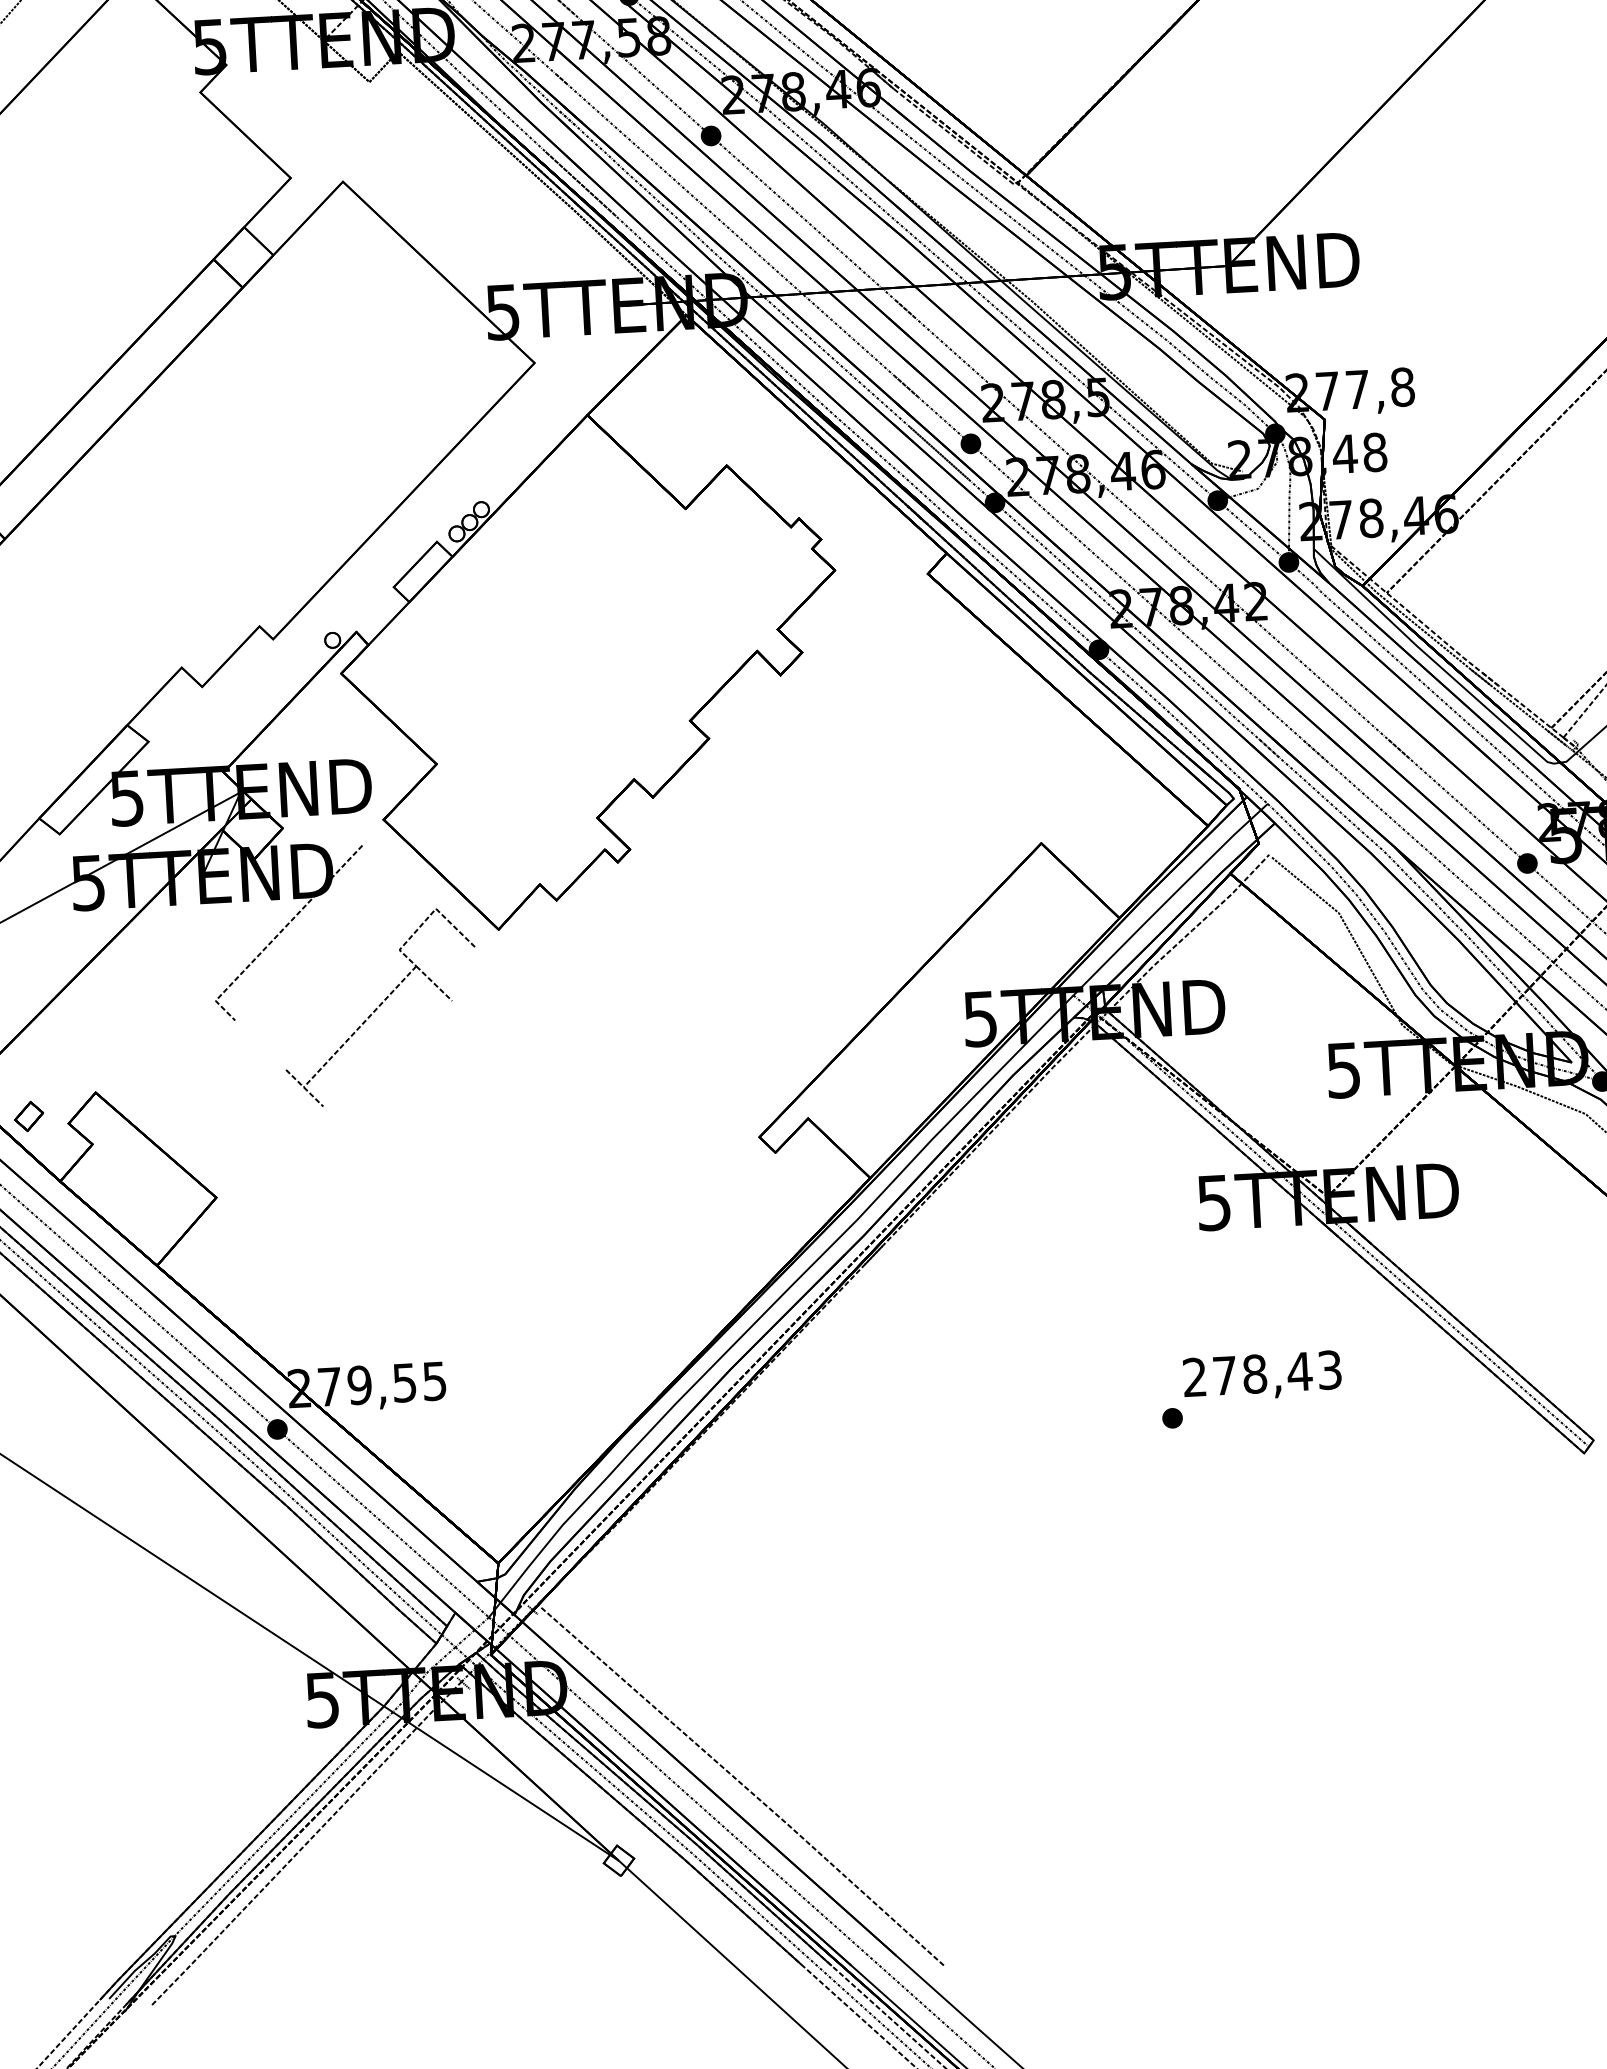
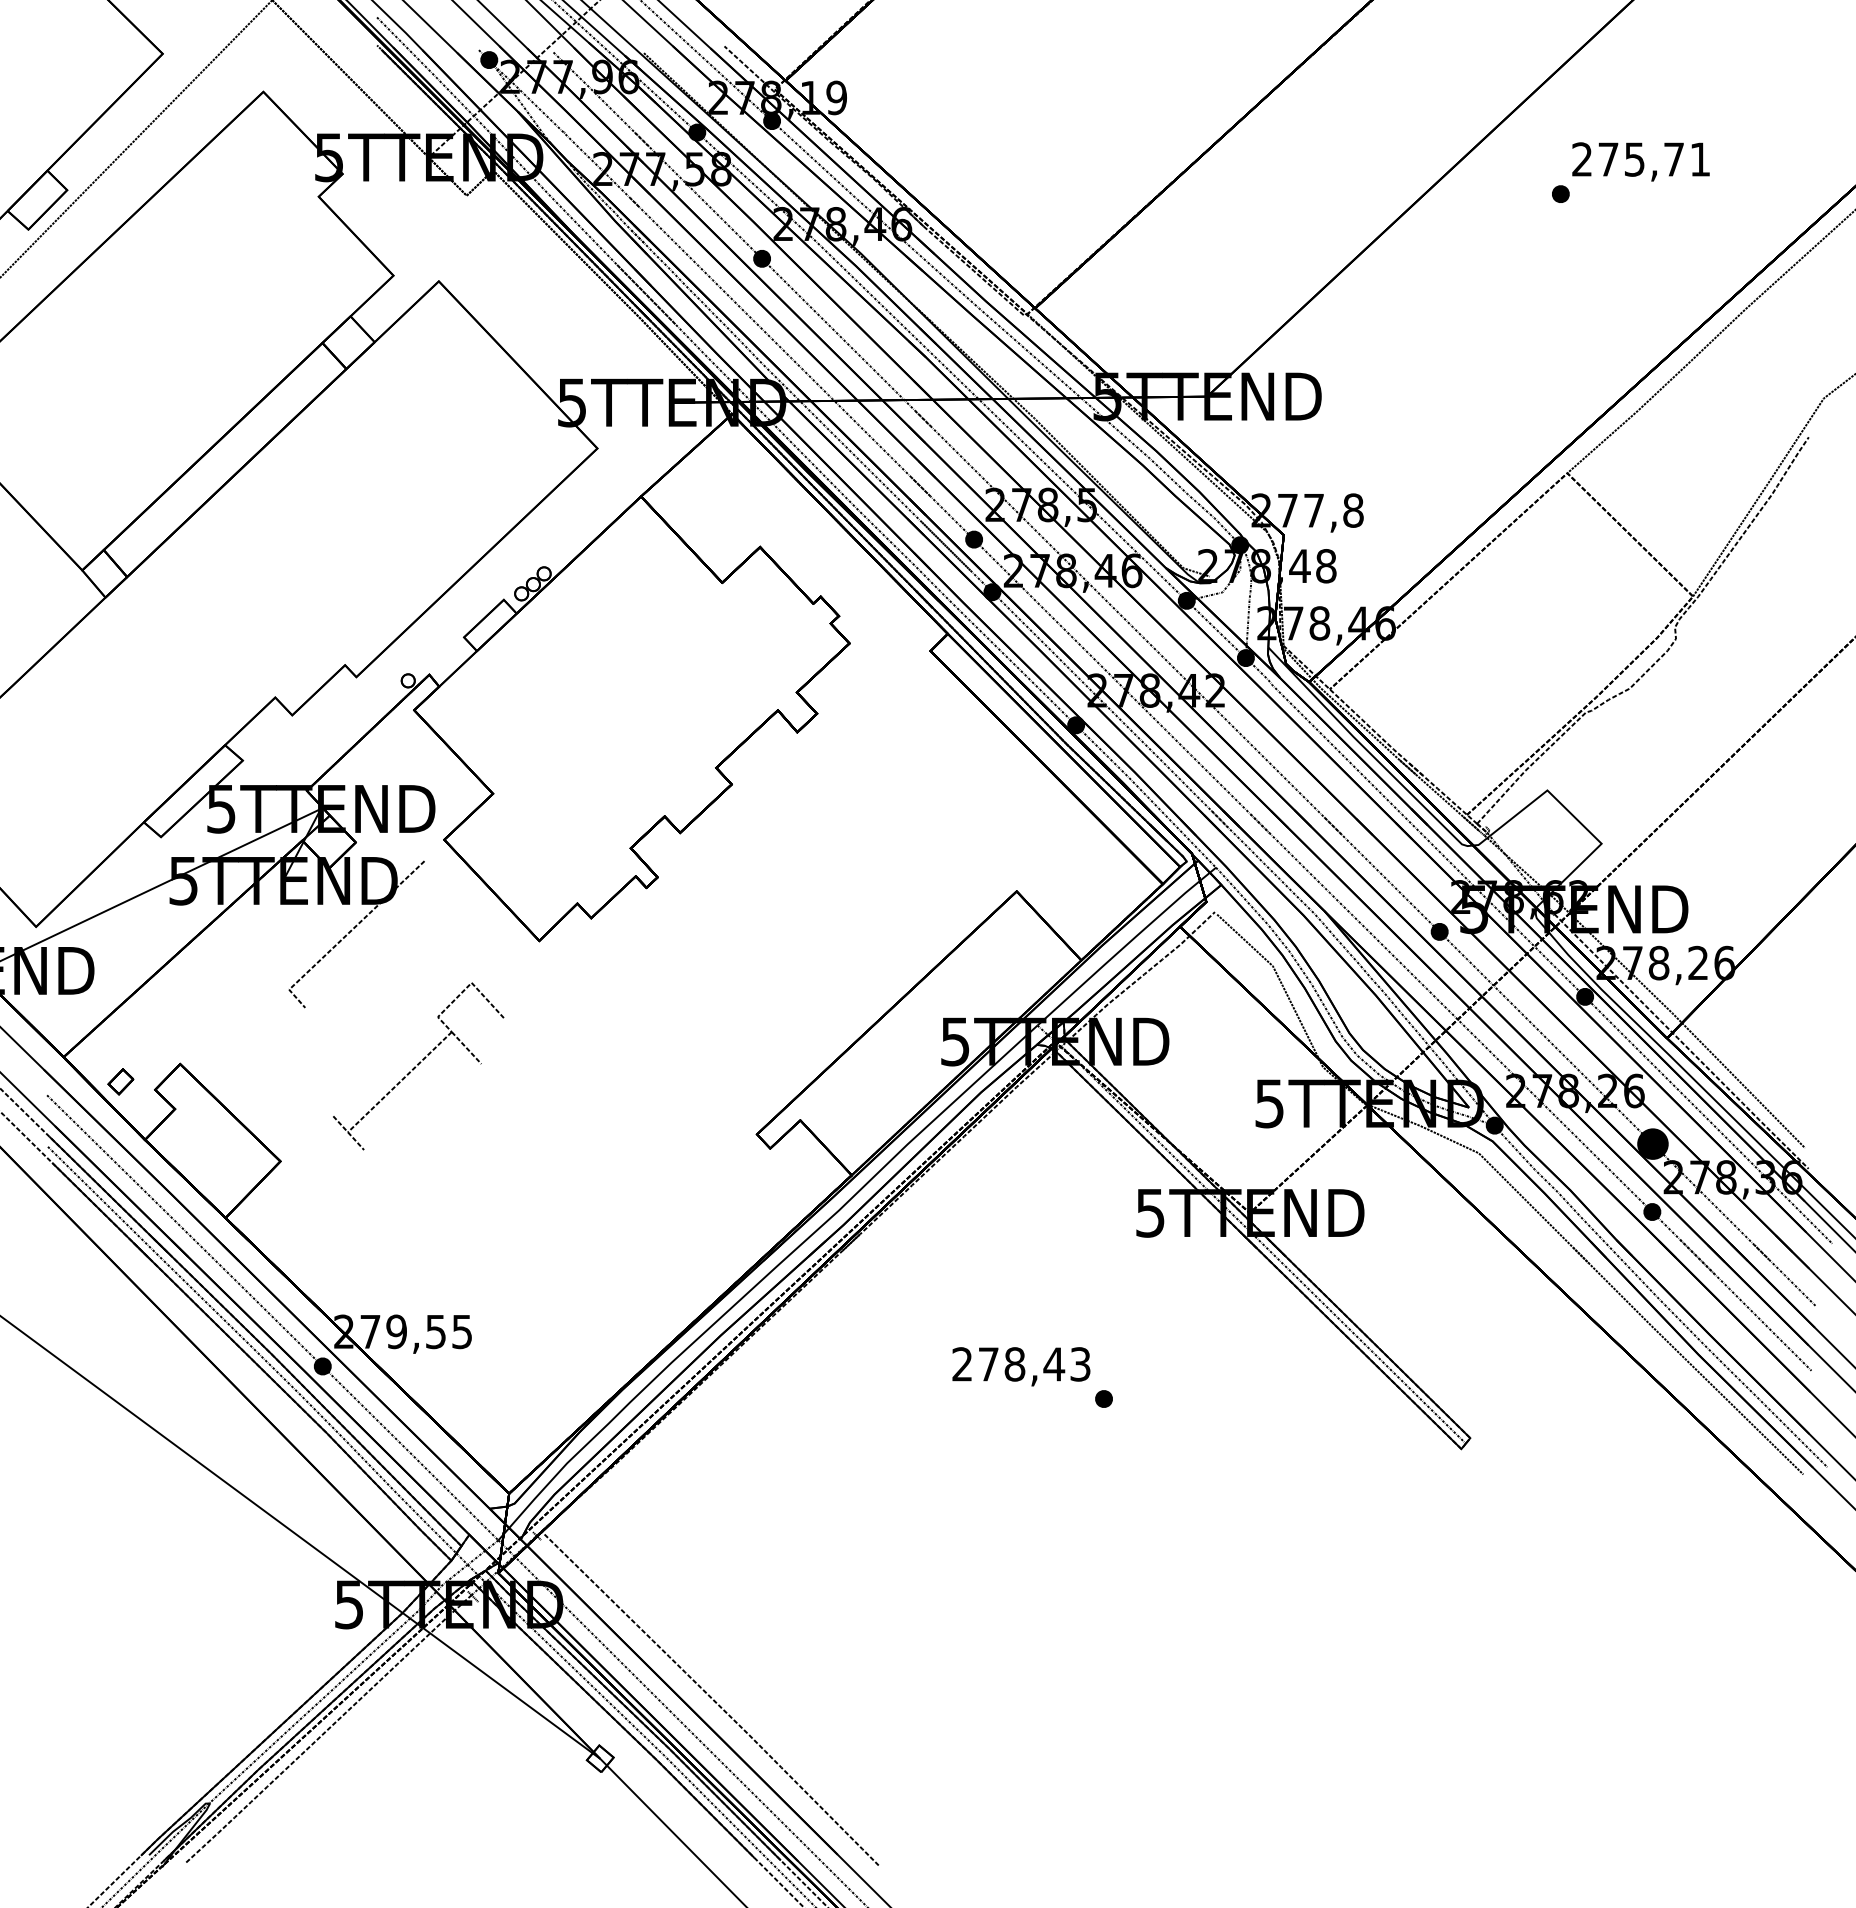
part: (380, 1007) -> (418, 1066), moved
text: (1262, 1376) -> (1021, 1366), moved

